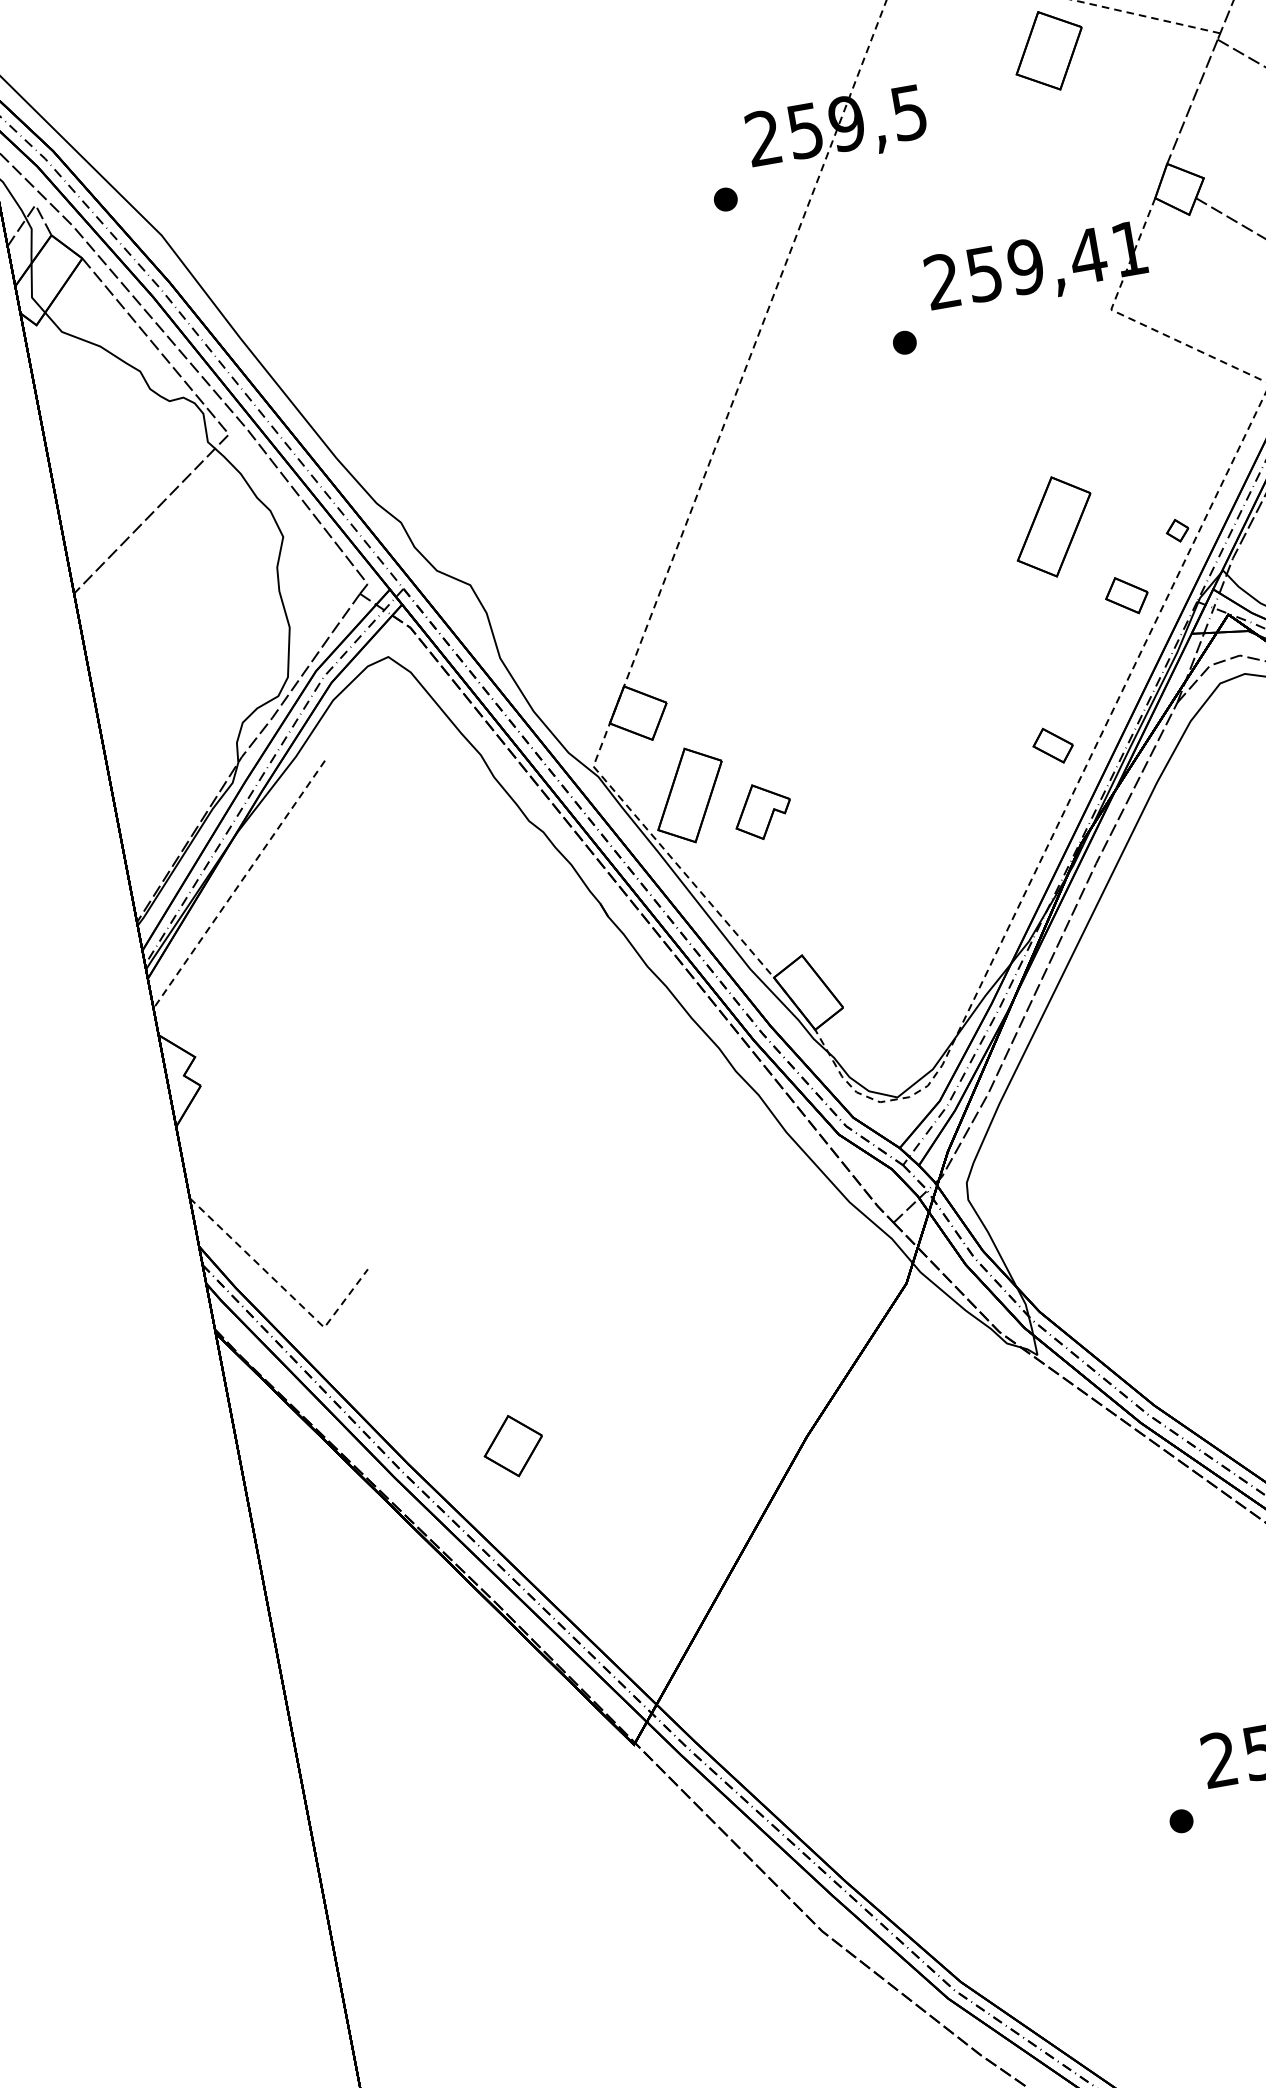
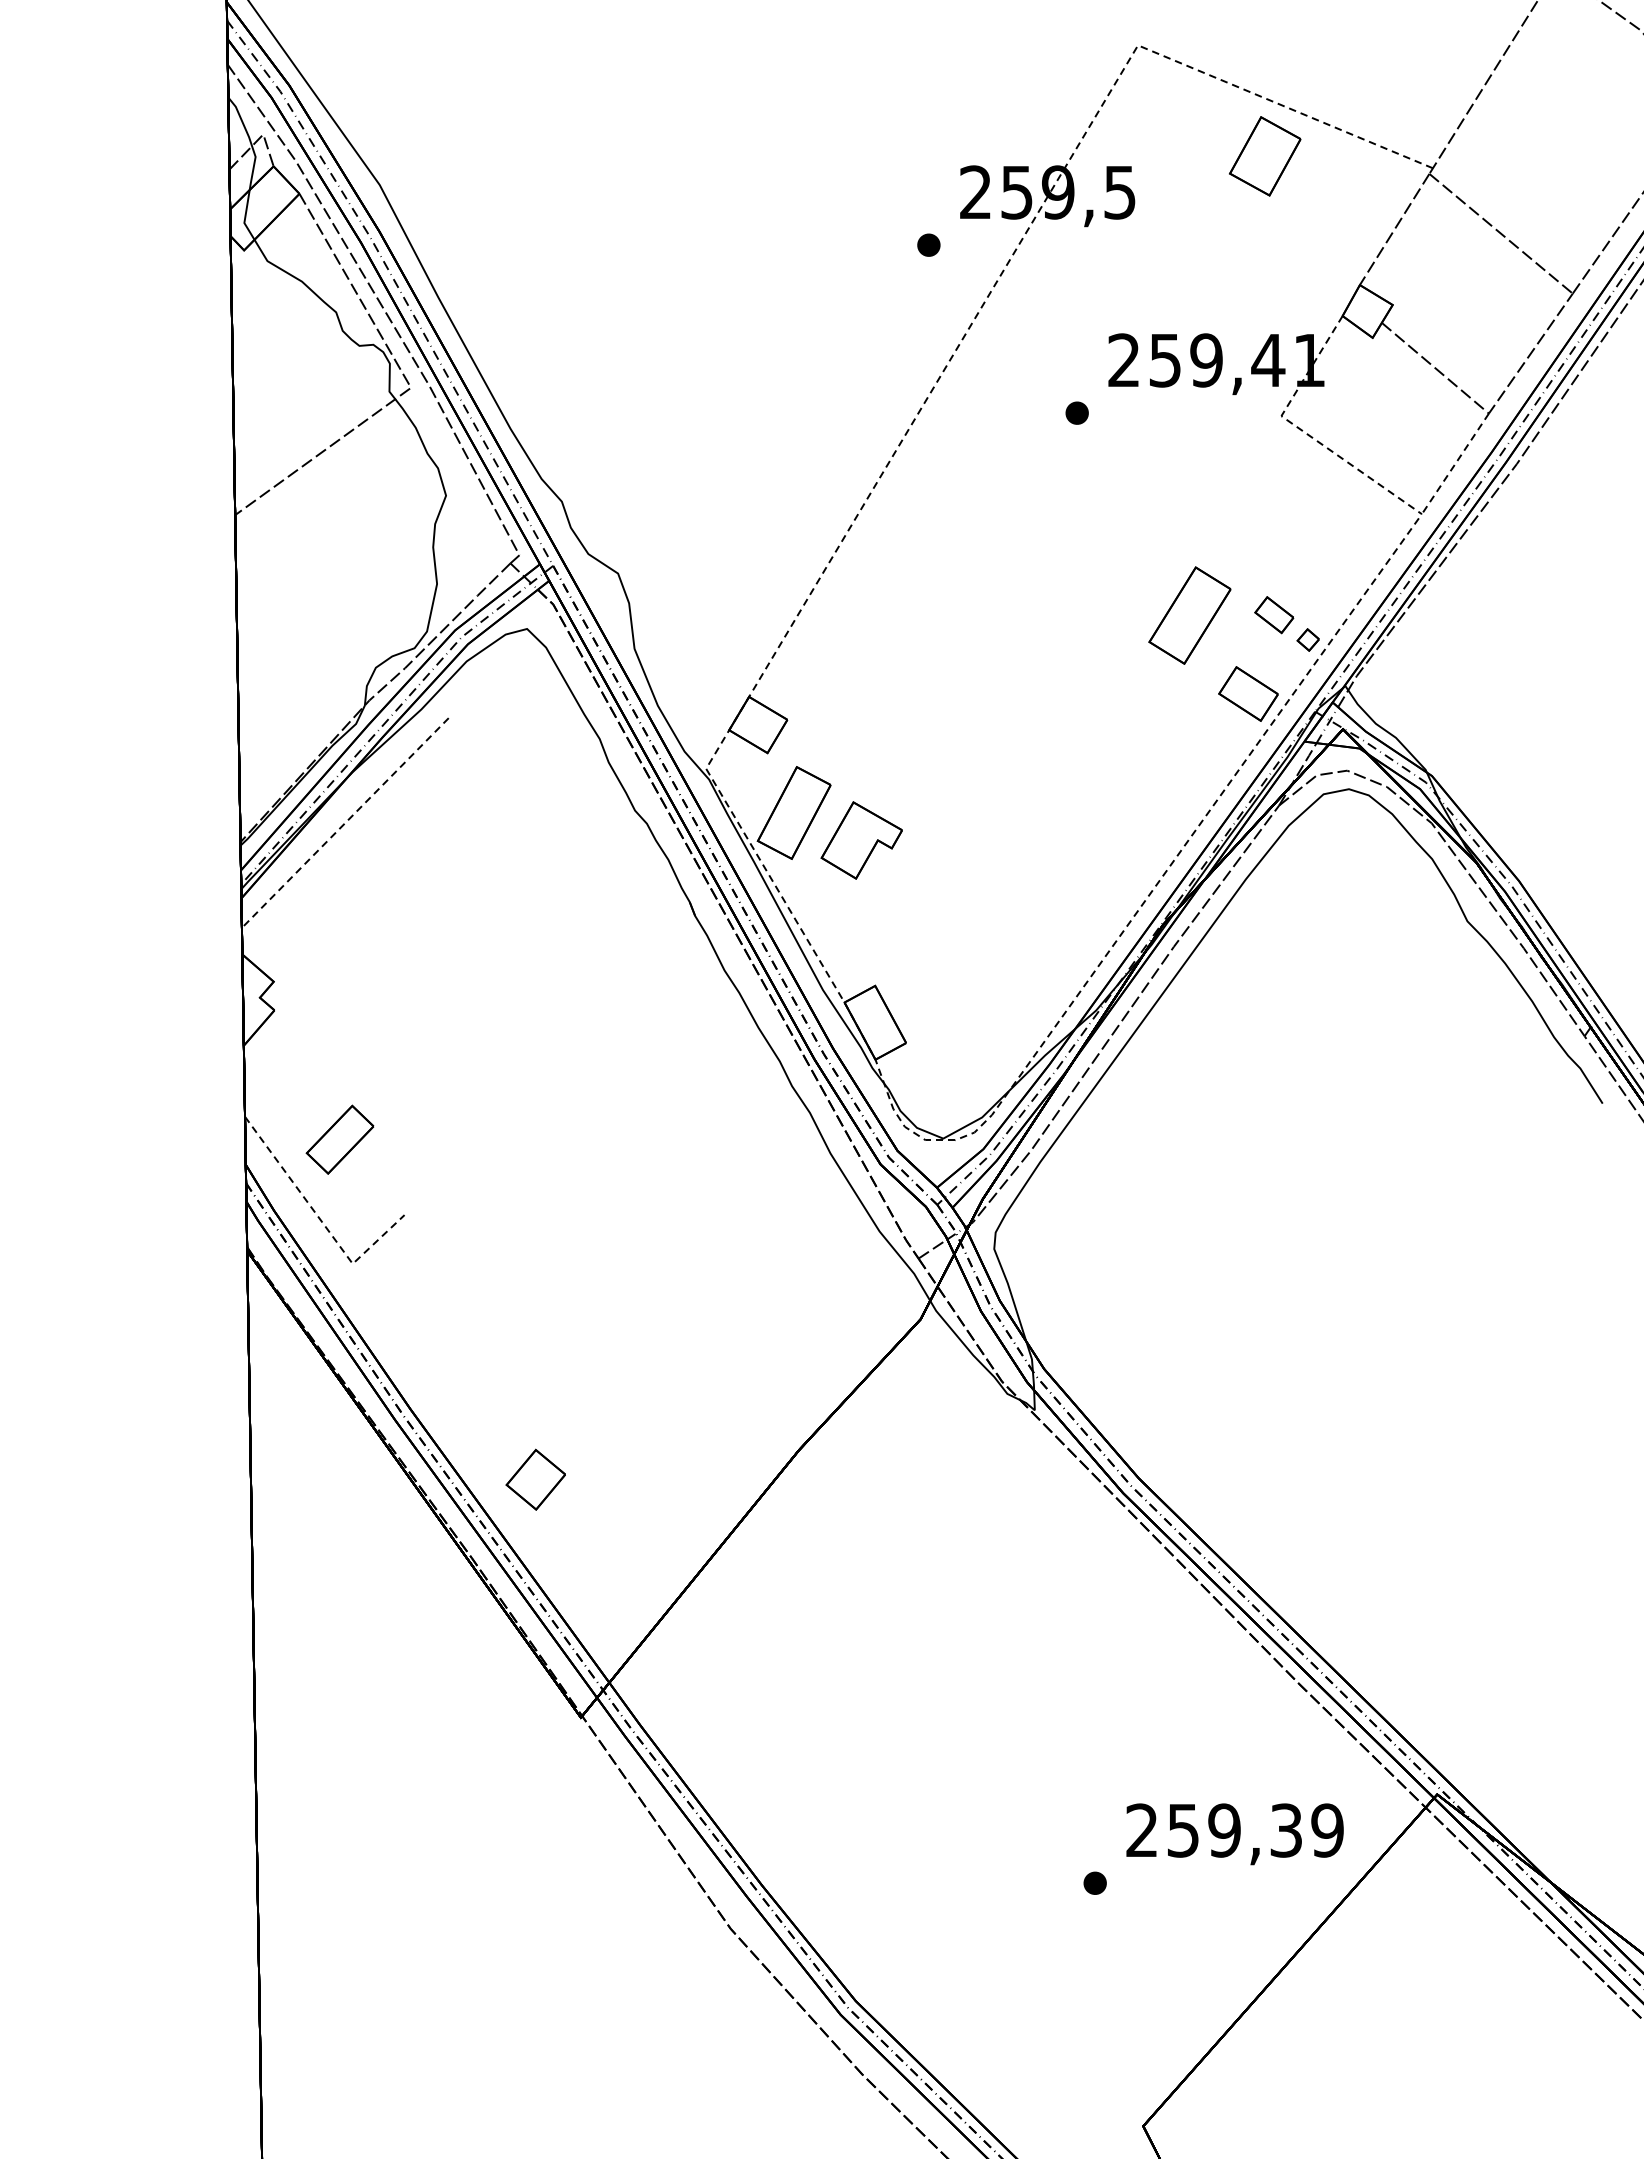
part: (1126, 595) -> (1248, 693), size x1.43
part: (1053, 746) -> (1274, 615), moved
part: (762, 811) -> (861, 840), size x1.43
part: (289, 1204) -> (339, 1139), added
part: (512, 1445) -> (535, 1479), moved

